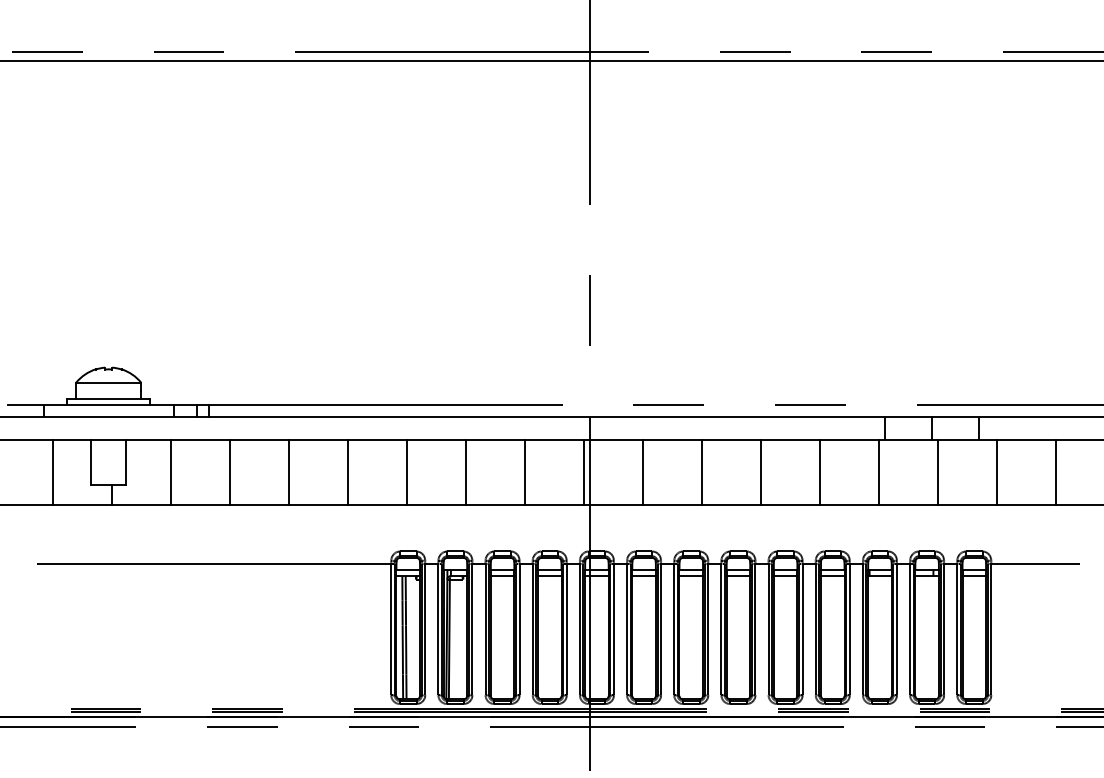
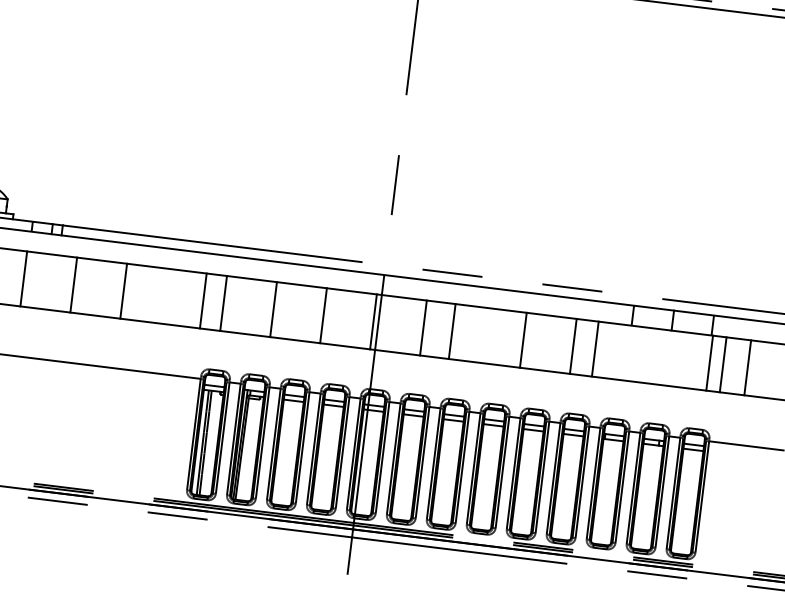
line: (348, 472) -> (203, 300), moved
line: (701, 472) -> (451, 331), moved
line: (878, 472) -> (595, 348), moved
line: (937, 472) -> (709, 362), moved
line: (1055, 472) -> (747, 367), moved

